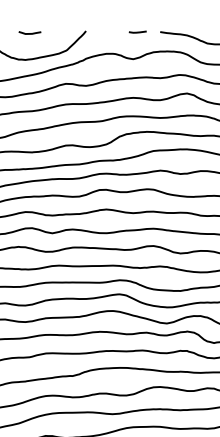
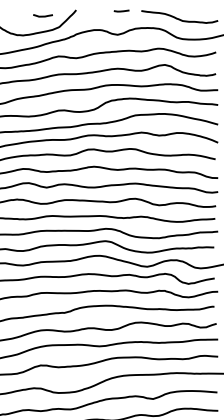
line: (29, 32) -> (42, 15), moved

